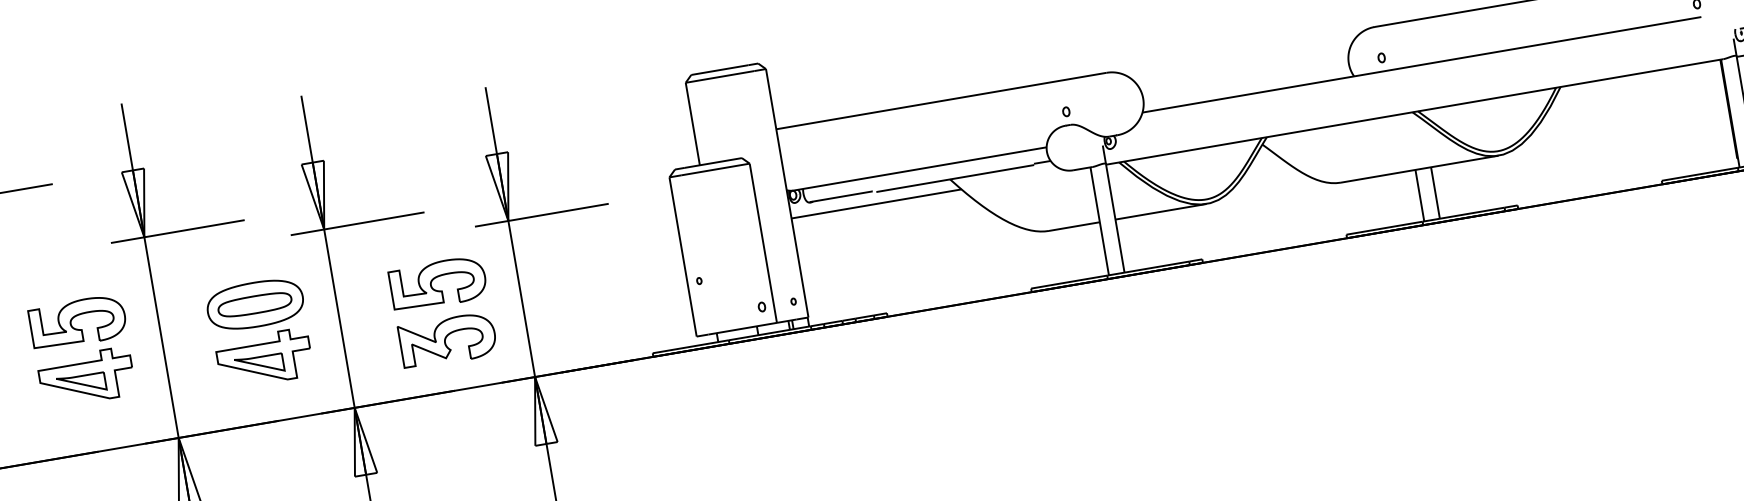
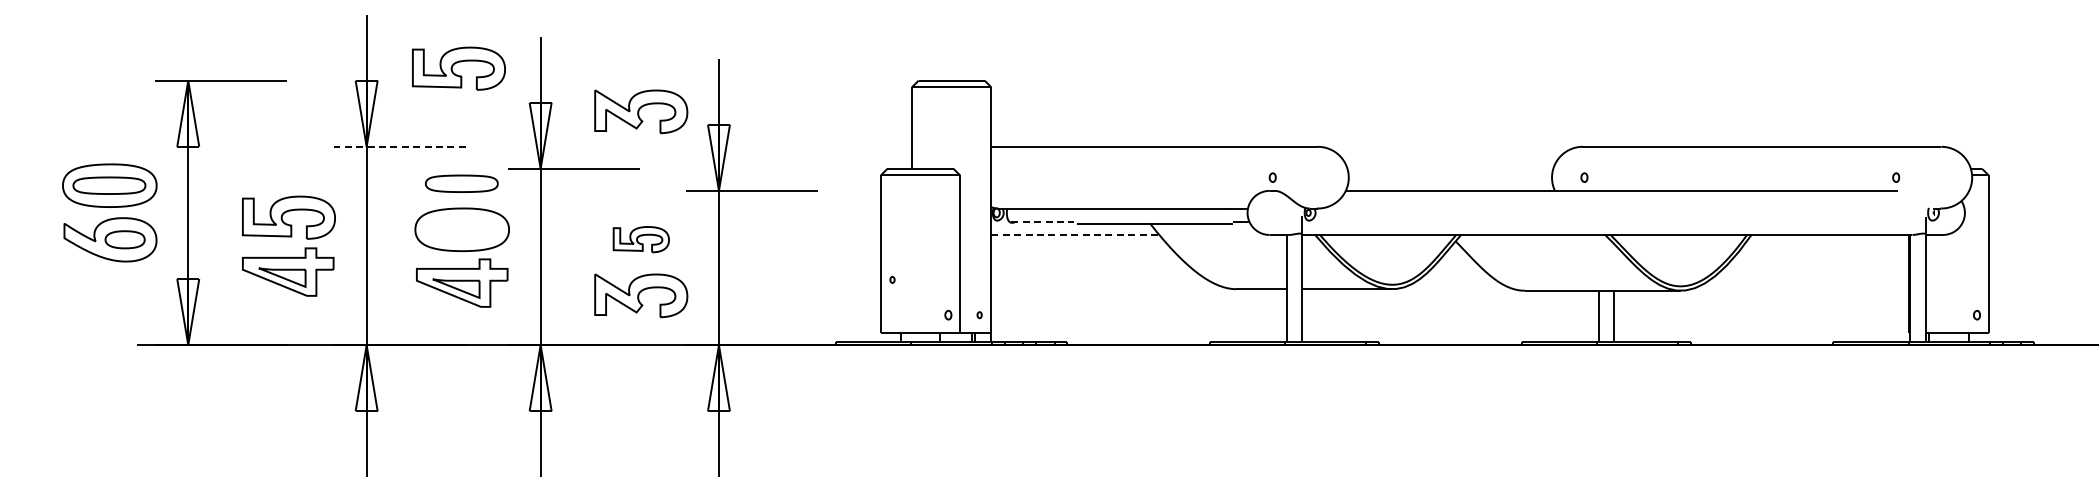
part: (223, 142) -> (458, 68), added
part: (416, 154) -> (641, 111), added
line: (842, 196) -> (1043, 222), solid -> dashed
line: (876, 203) -> (1075, 234), solid -> dashed
line: (177, 231) -> (399, 146), solid -> dashed
part: (438, 283) -> (641, 239), size x0.6
part: (254, 304) -> (461, 183), moved

